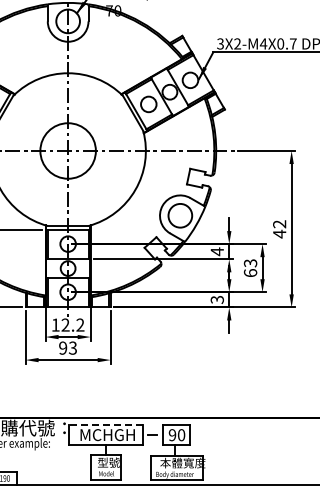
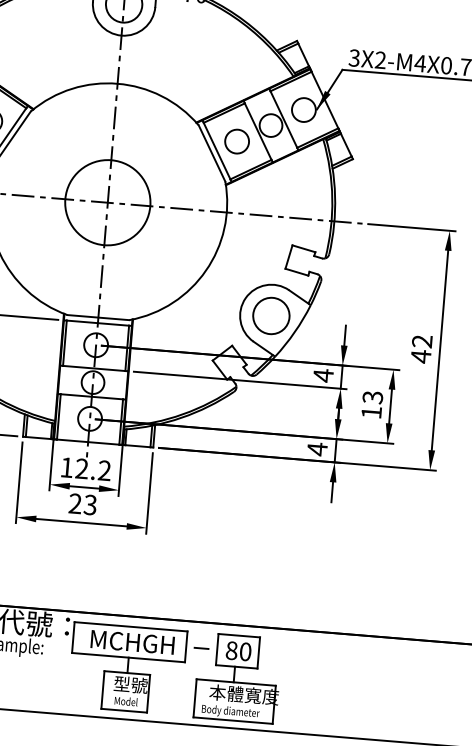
text: (250, 272) -> (371, 411), 63 -> 13
text: (216, 299) -> (316, 448), 3 -> 4
text: (63, 348) -> (75, 504), 93 -> 23
line: (105, 425) -> (130, 627), dashed -> solid
text: (172, 435) -> (231, 651), 90 -> 80

